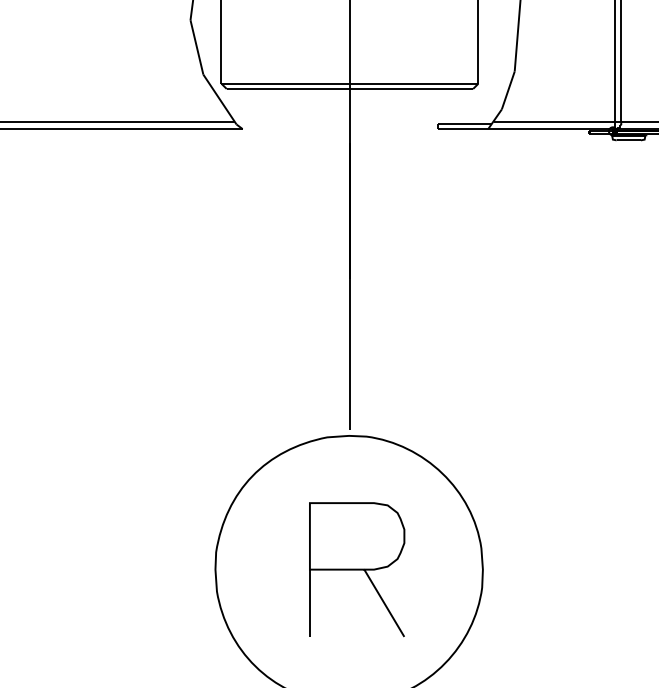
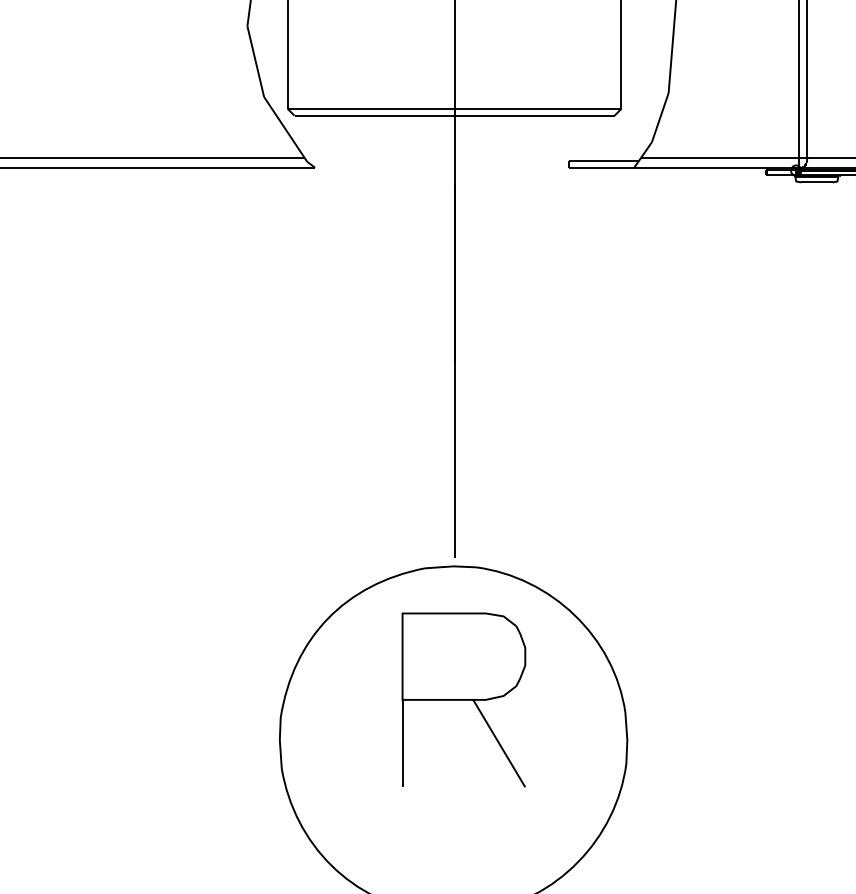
part: (357, 569) -> (464, 699), moved

